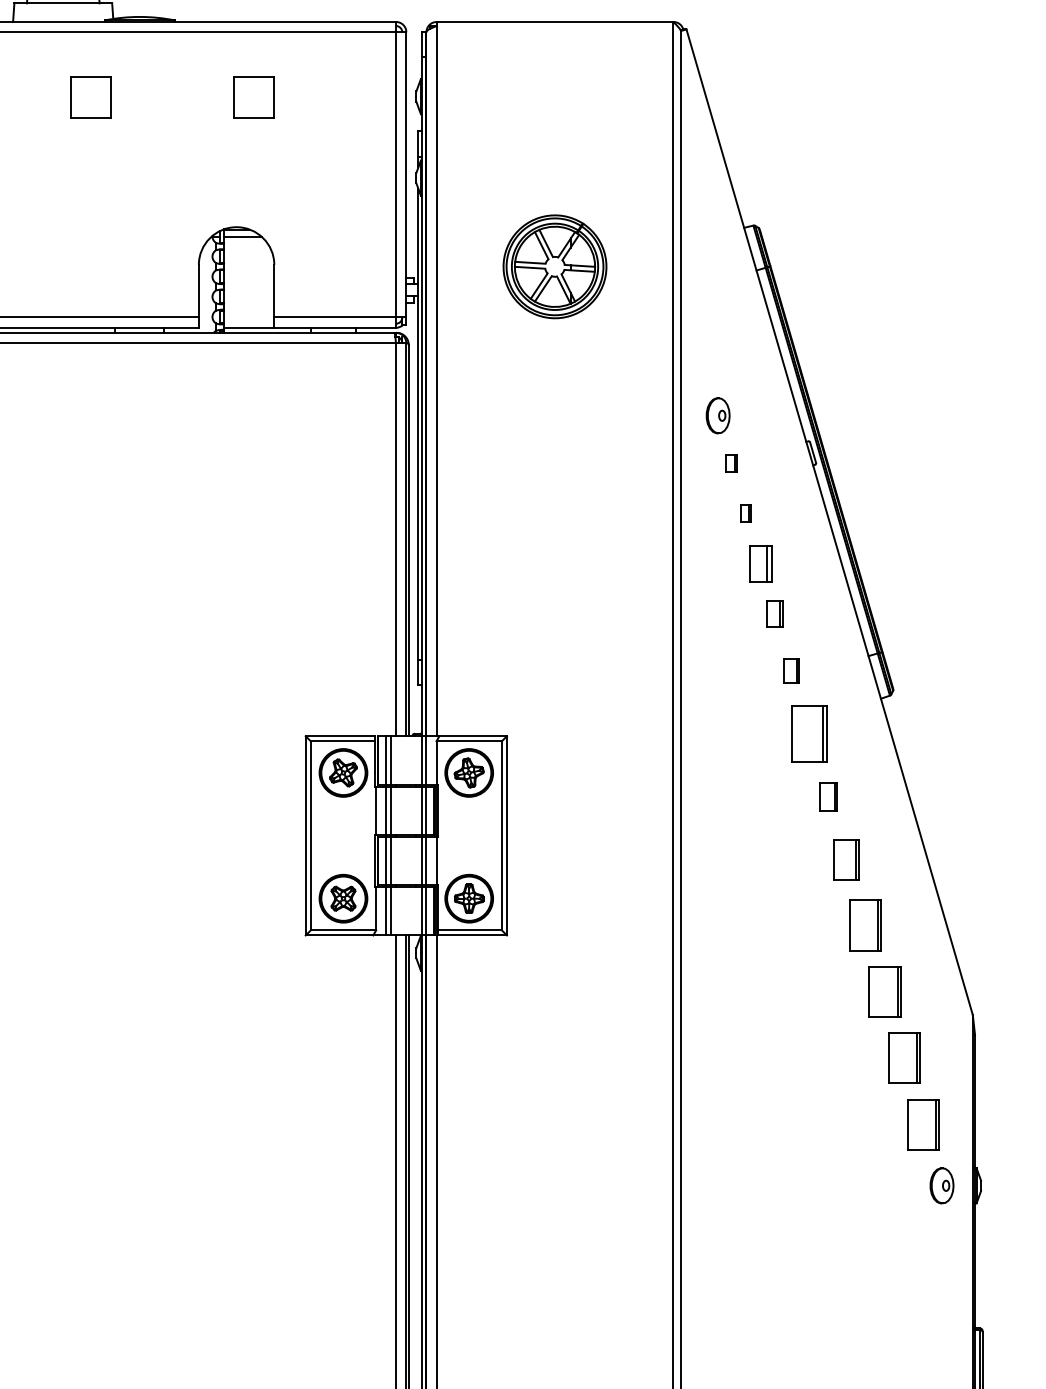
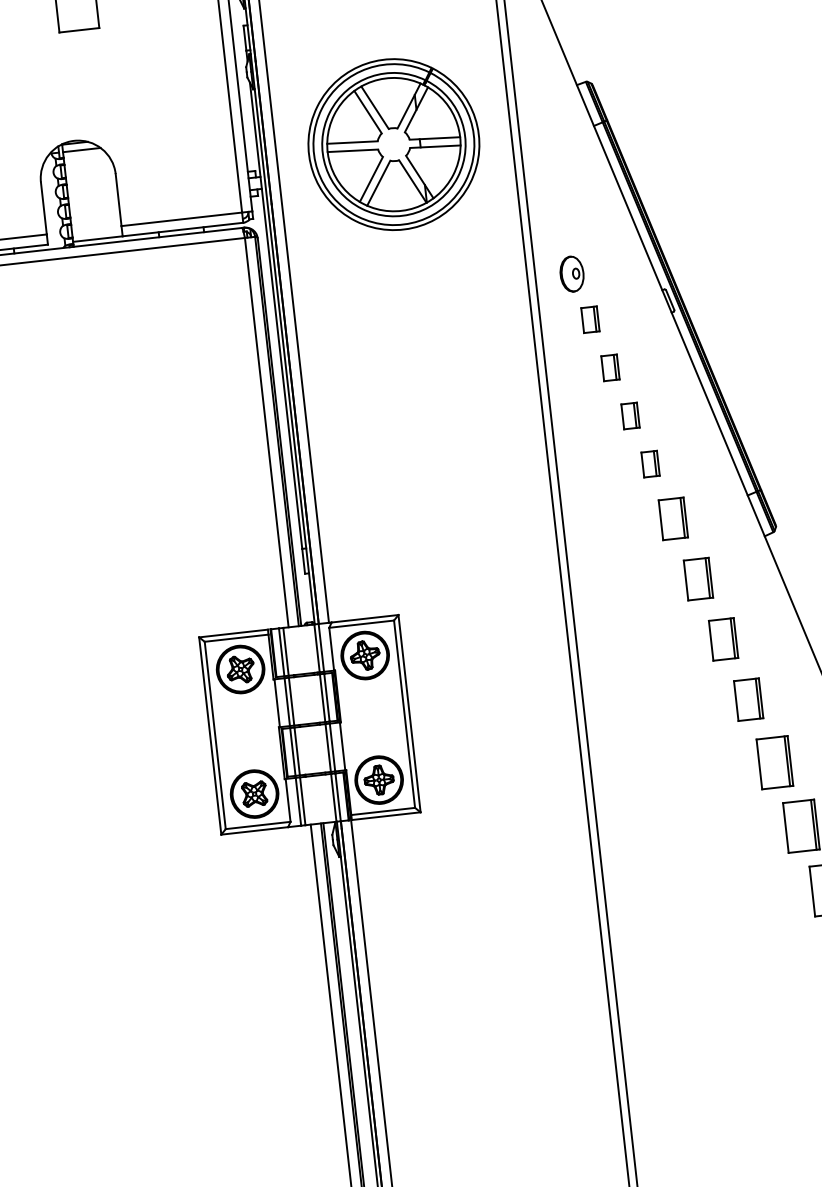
part: (554, 266) -> (393, 144), size x1.67
part: (731, 463) -> (590, 319), size x1.43
part: (745, 513) -> (610, 367), size x1.43
part: (760, 563) -> (630, 415), size x0.71
part: (791, 670) -> (673, 518), size x1.67
part: (810, 733) -> (698, 578), size x0.71
part: (828, 796) -> (723, 638), size x1.43

